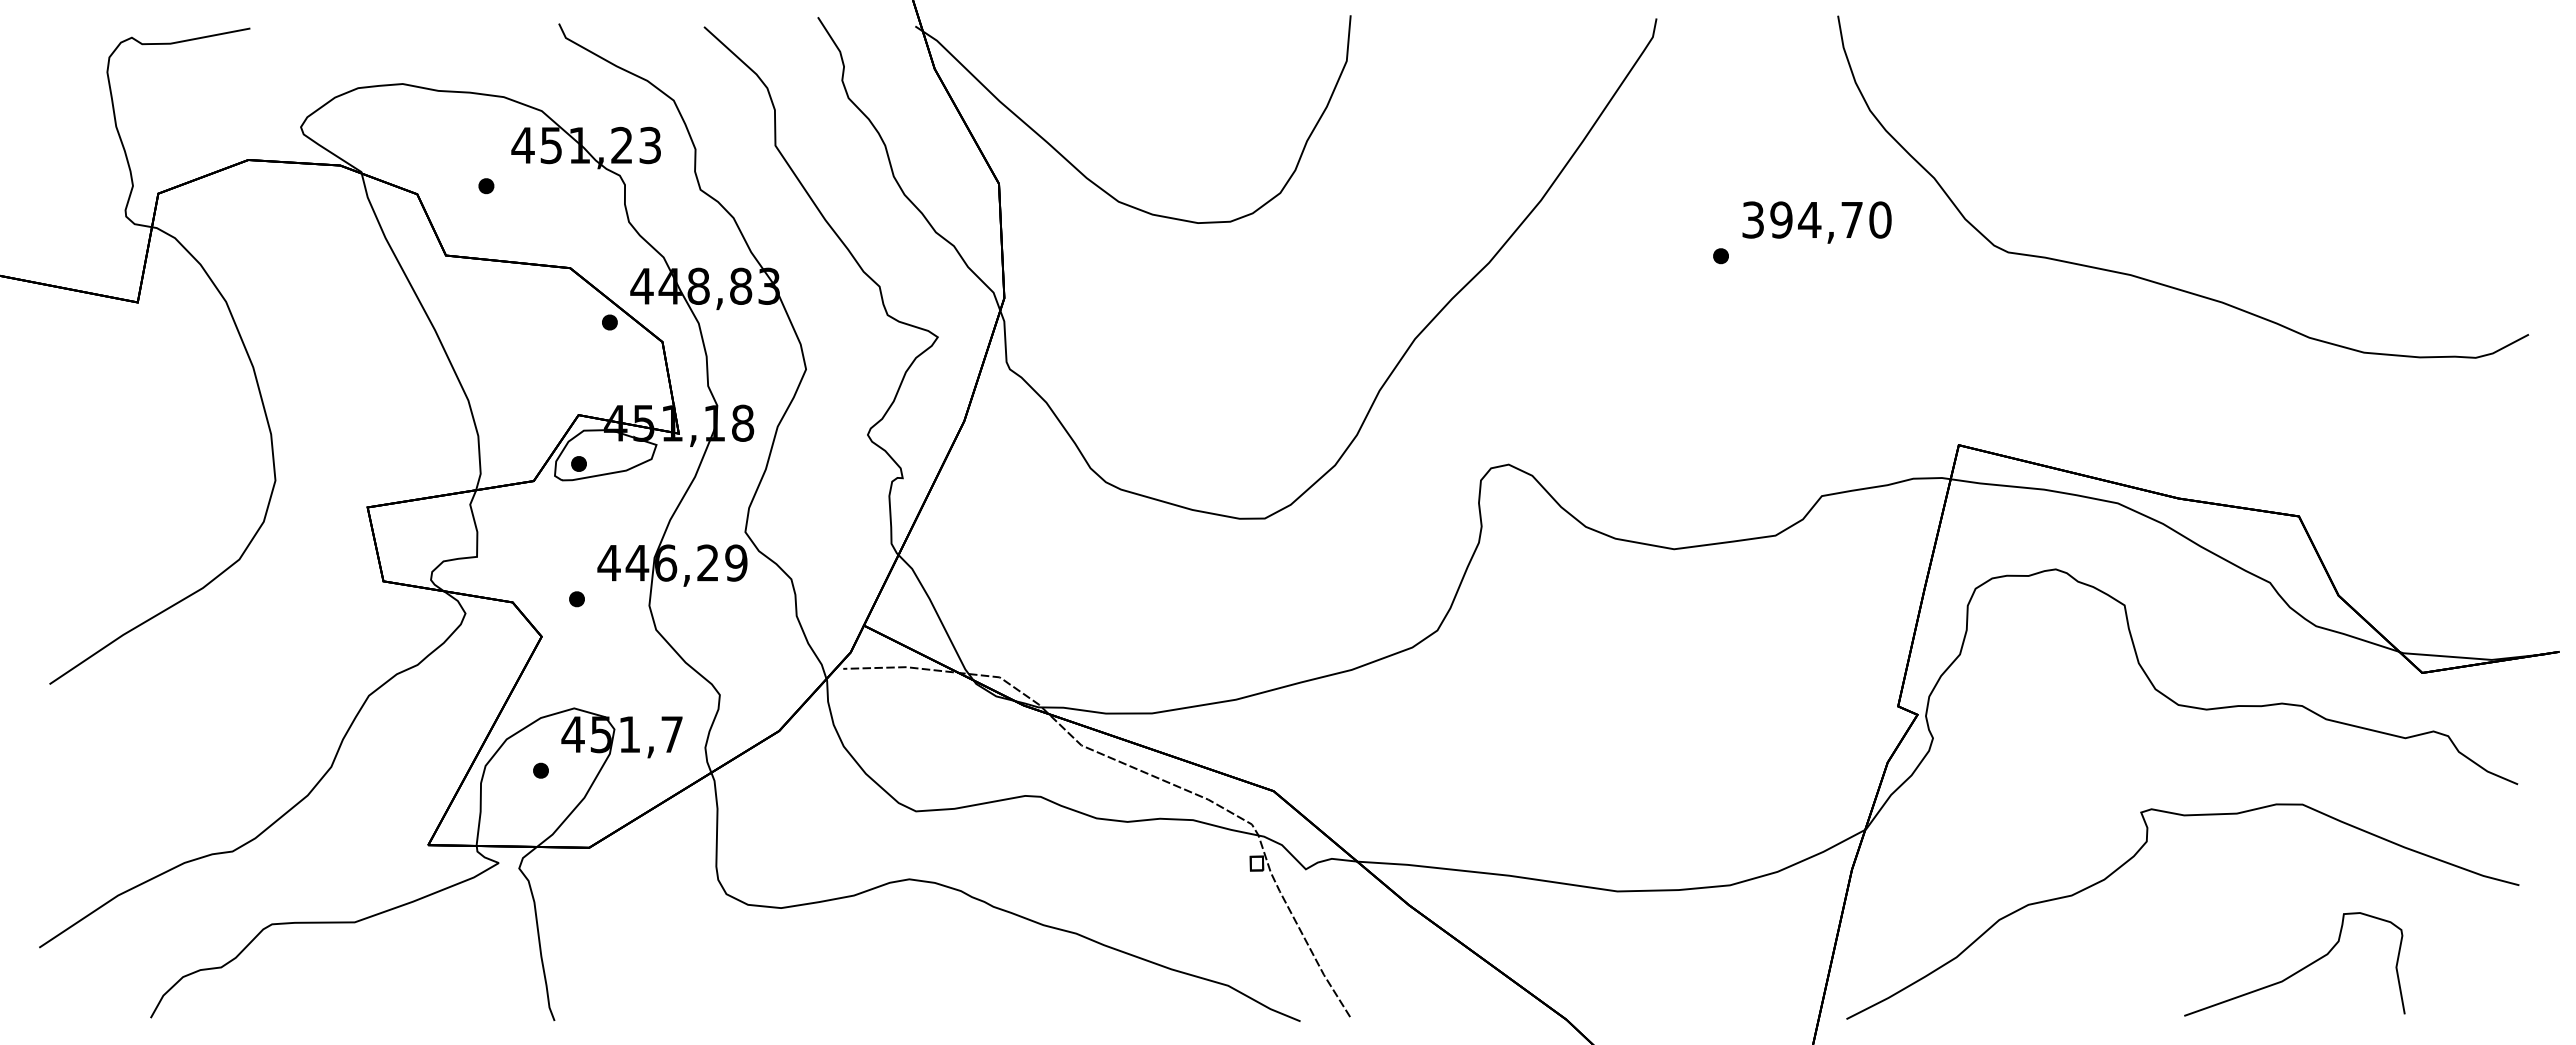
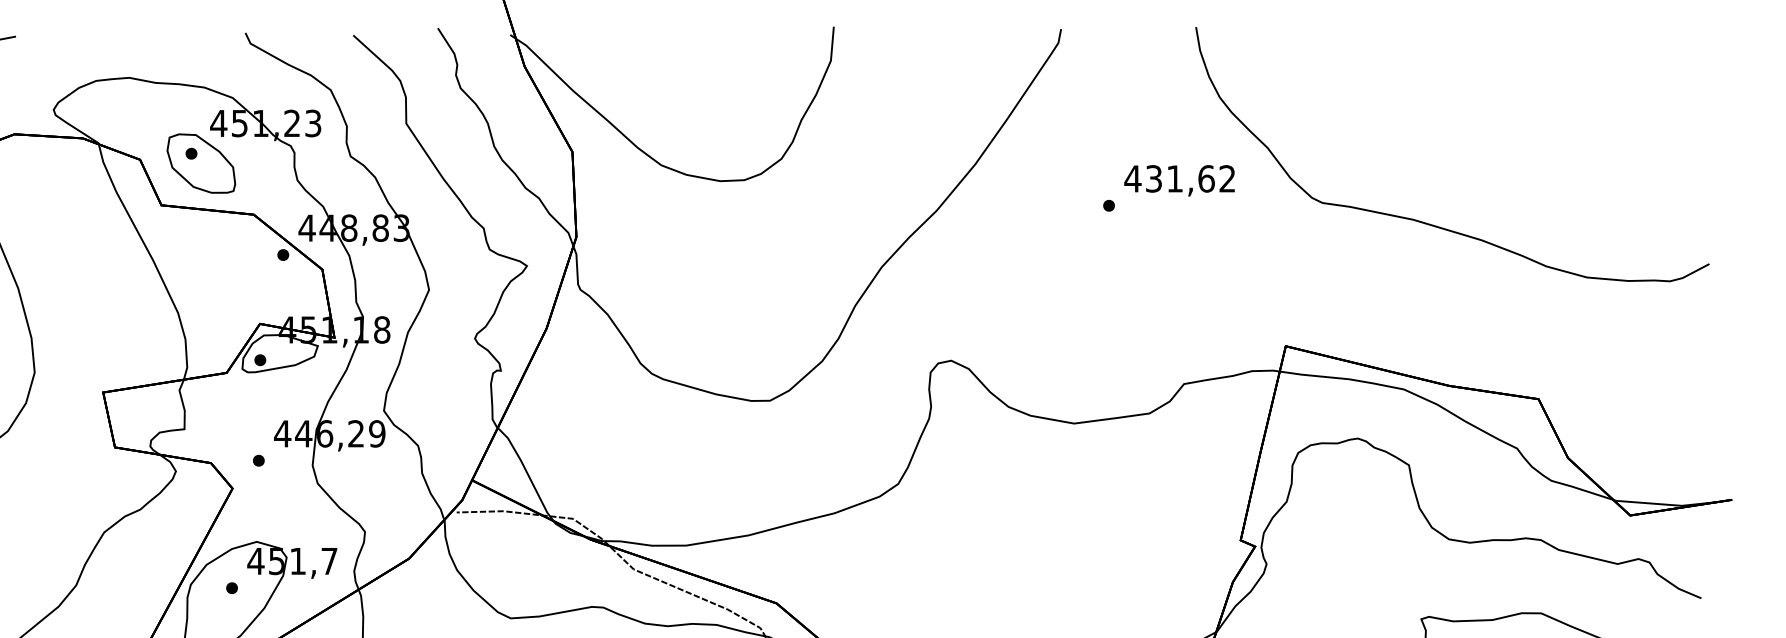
part: (499, 199) -> (201, 163), added
text: (1816, 219) -> (1180, 178), 394,70 -> 431,62

